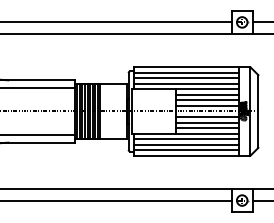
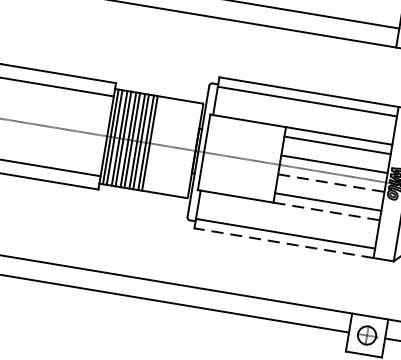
line: (185, 78) -> (304, 111), removed
line: (185, 83) -> (303, 119), removed
line: (207, 100) -> (336, 154), removed
line: (207, 117) -> (331, 183), solid -> dashed
line: (207, 122) -> (329, 192), removed
line: (207, 133) -> (326, 211), solid -> dashed
line: (185, 139) -> (287, 215), removed
line: (185, 144) -> (286, 223), removed
line: (185, 155) -> (283, 242), solid -> dashed

